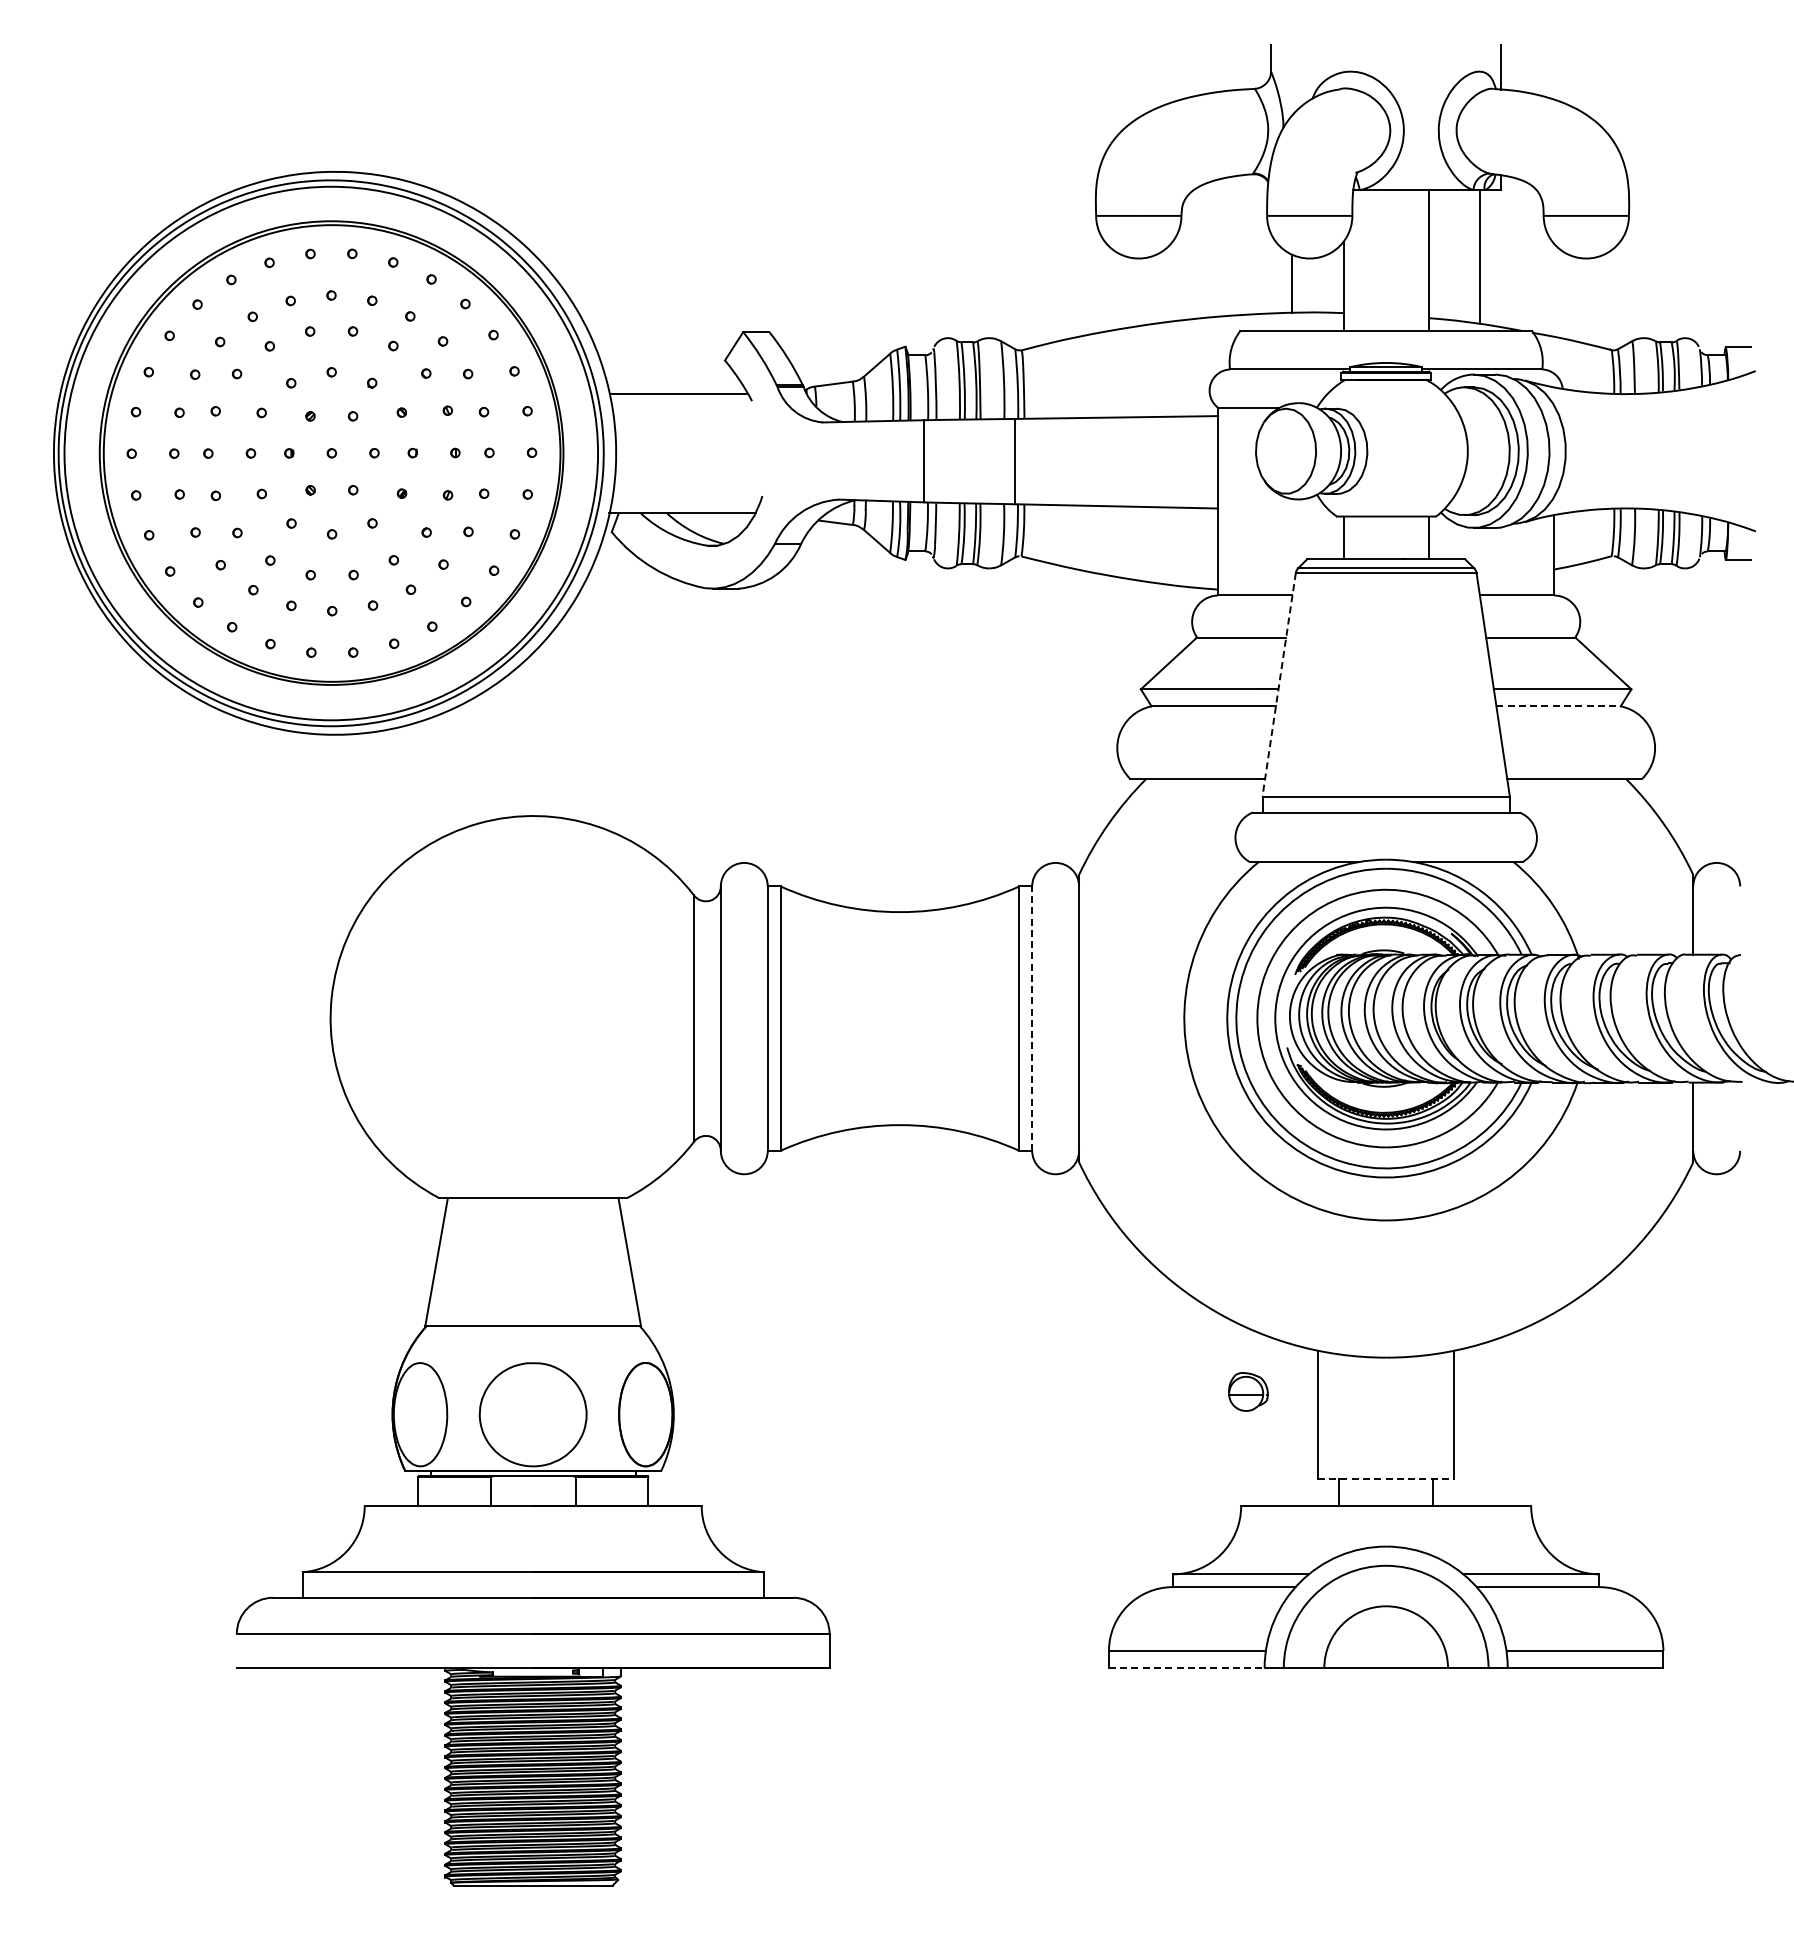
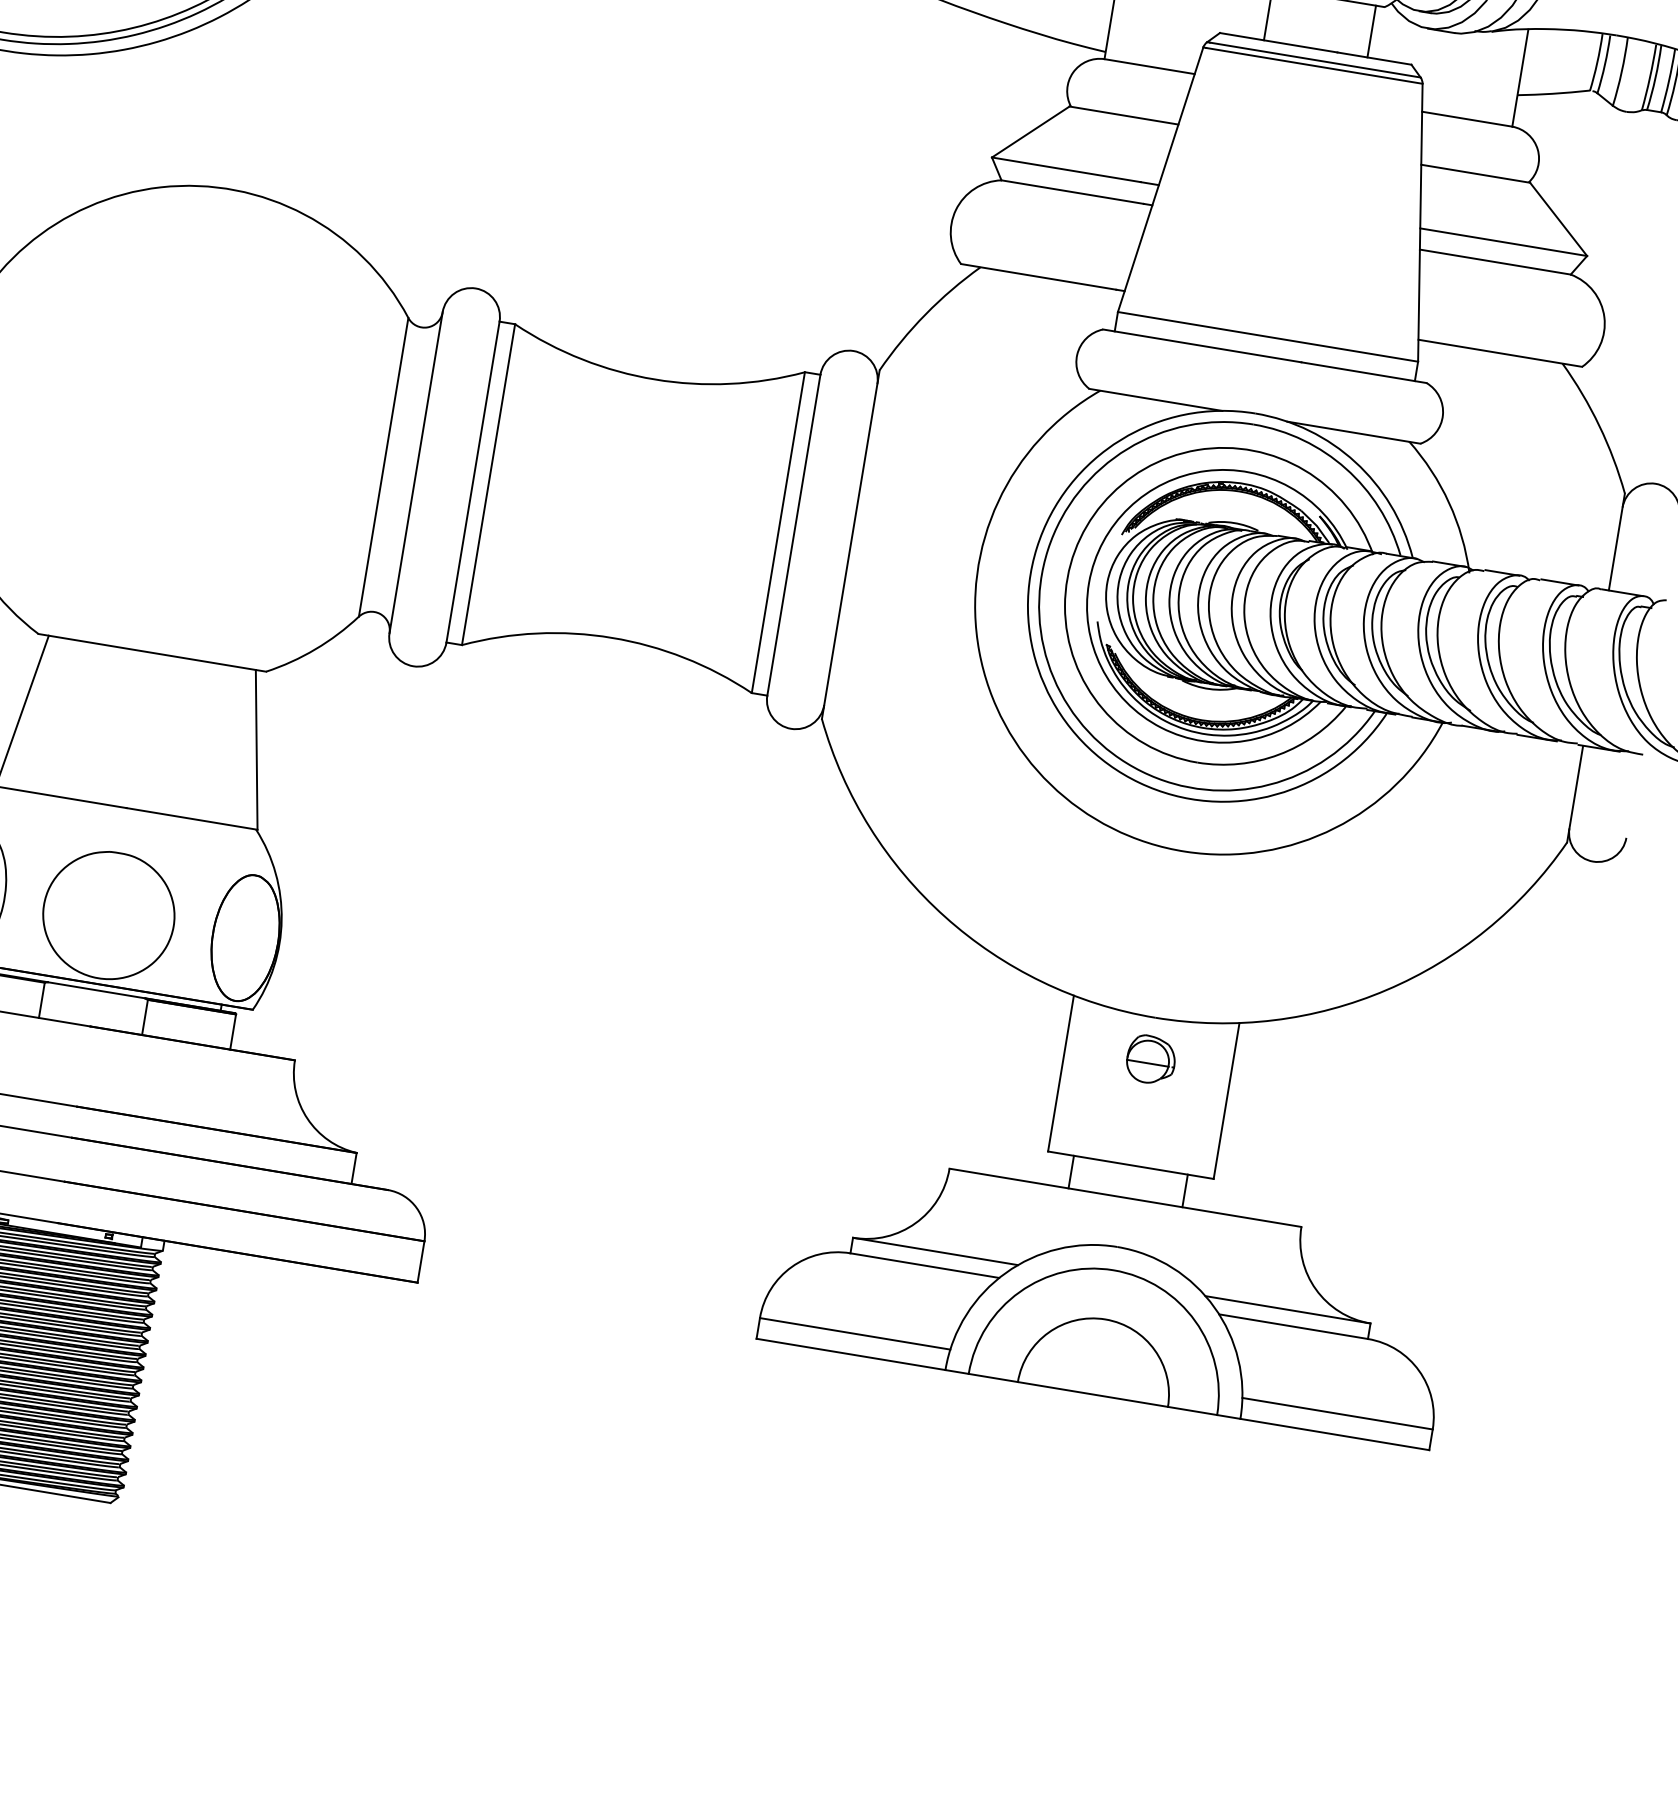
line: (1279, 684) -> (1161, 179), dashed -> solid
line: (1559, 706) -> (1496, 262), dashed -> solid
line: (1032, 1018) -> (794, 535), dashed -> solid
part: (1248, 1391) -> (1151, 1059), moved
line: (1386, 1479) -> (1131, 1165), dashed -> solid
line: (1186, 1668) -> (850, 1354), dashed -> solid

